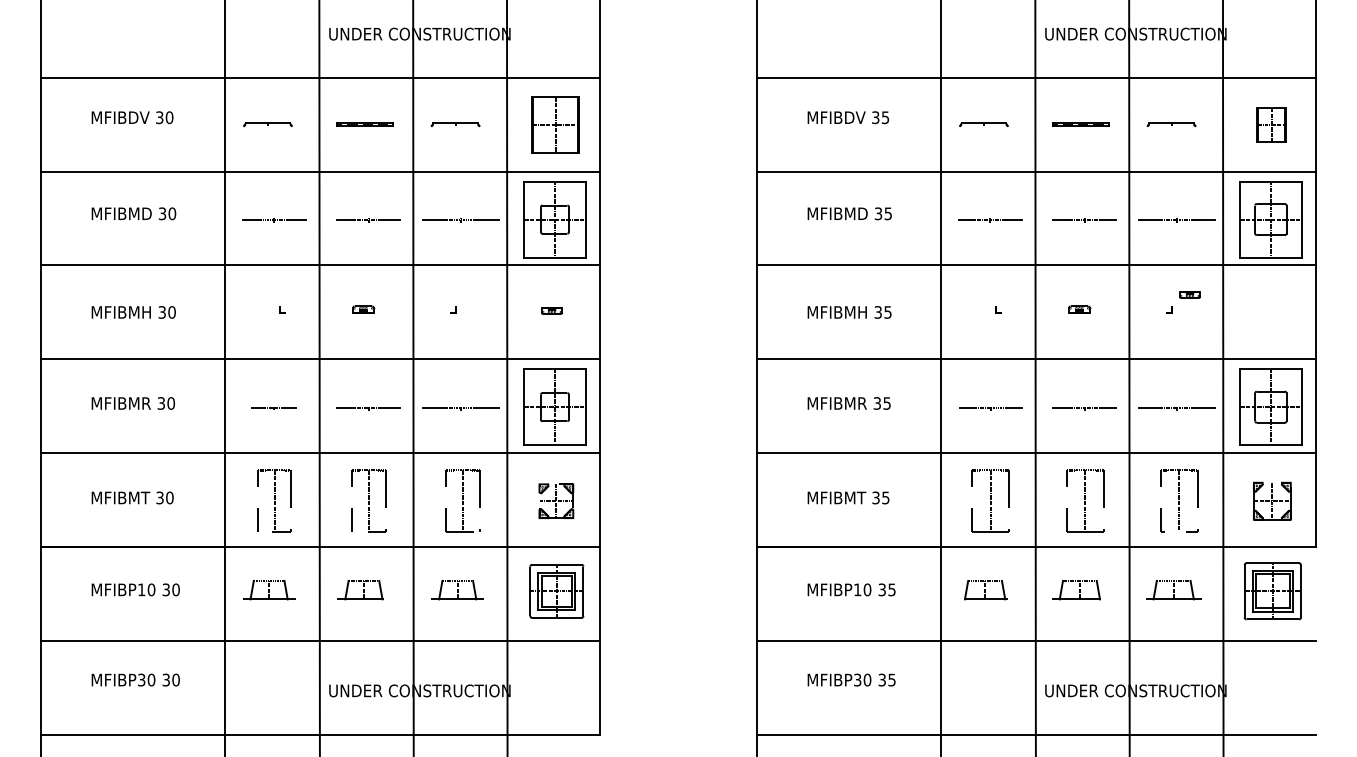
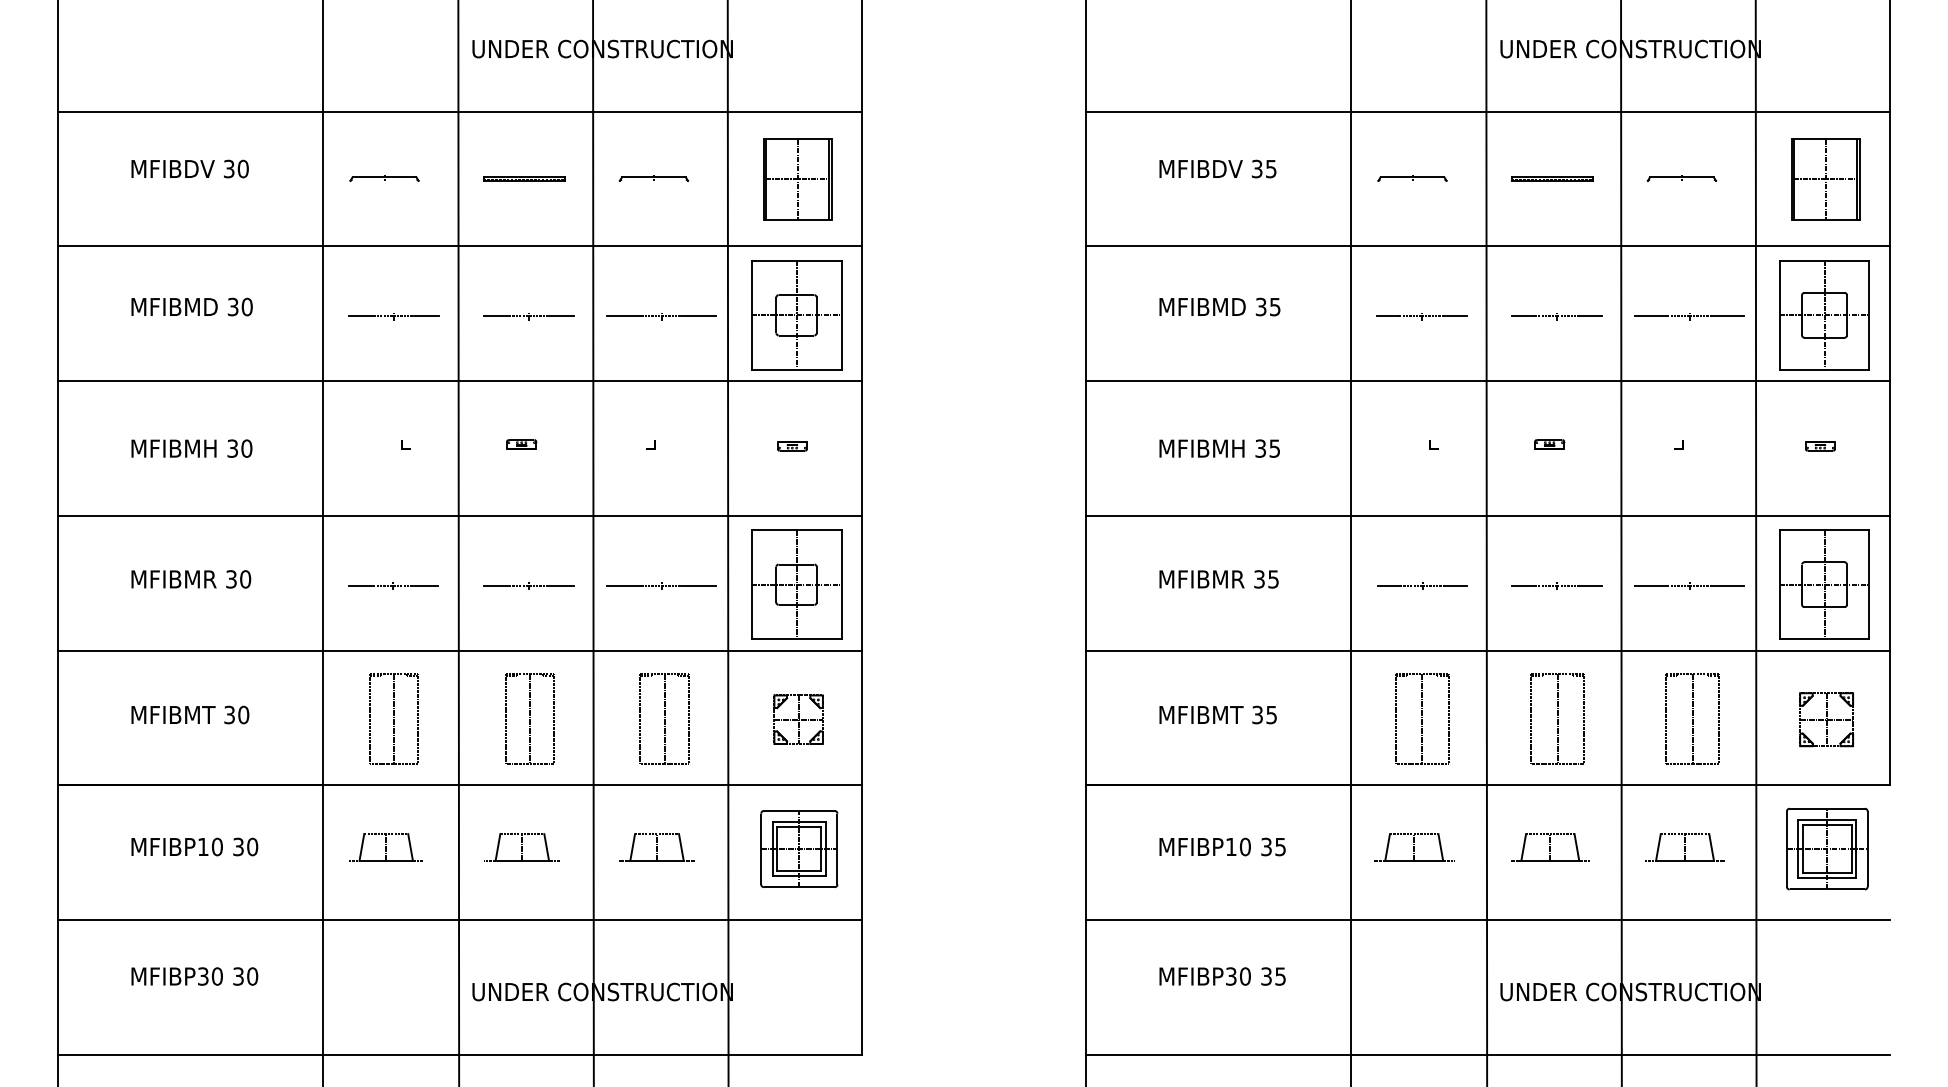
part: (1271, 124) -> (1825, 178), size x1.67
part: (1189, 294) -> (1819, 445), moved
part: (273, 408) -> (392, 586), size x1.43

